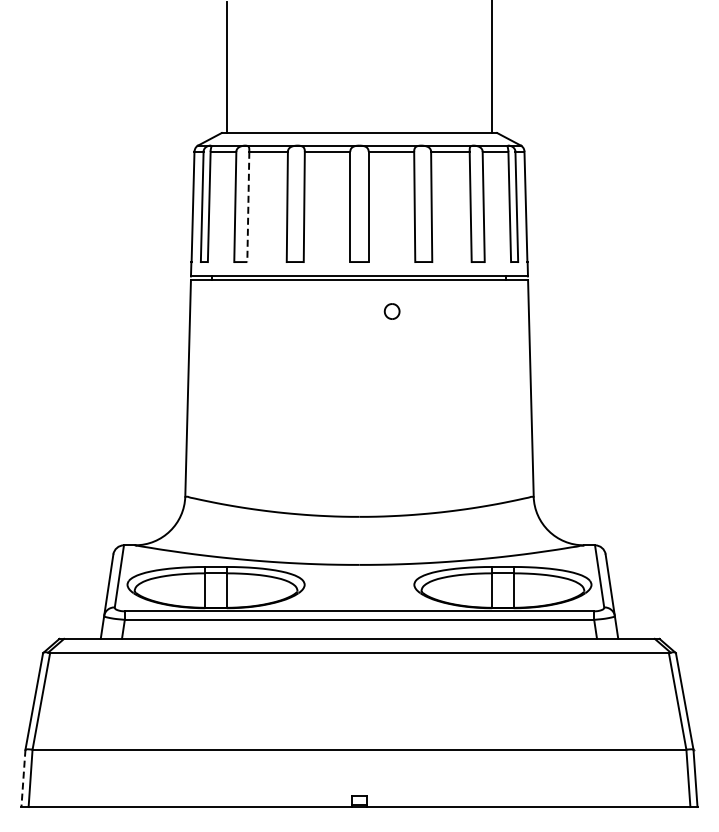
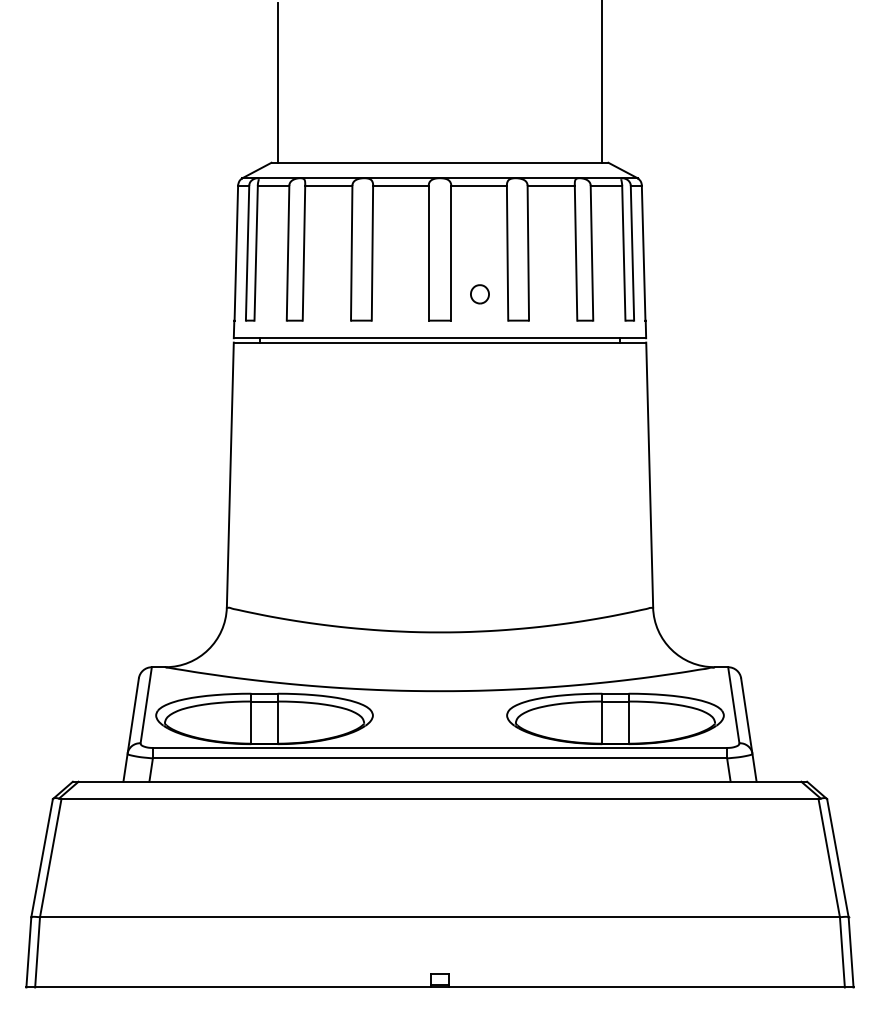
line: (248, 207) -> (304, 253), dashed -> solid
part: (391, 311) -> (479, 294), moved
line: (23, 778) -> (28, 952), dashed -> solid

